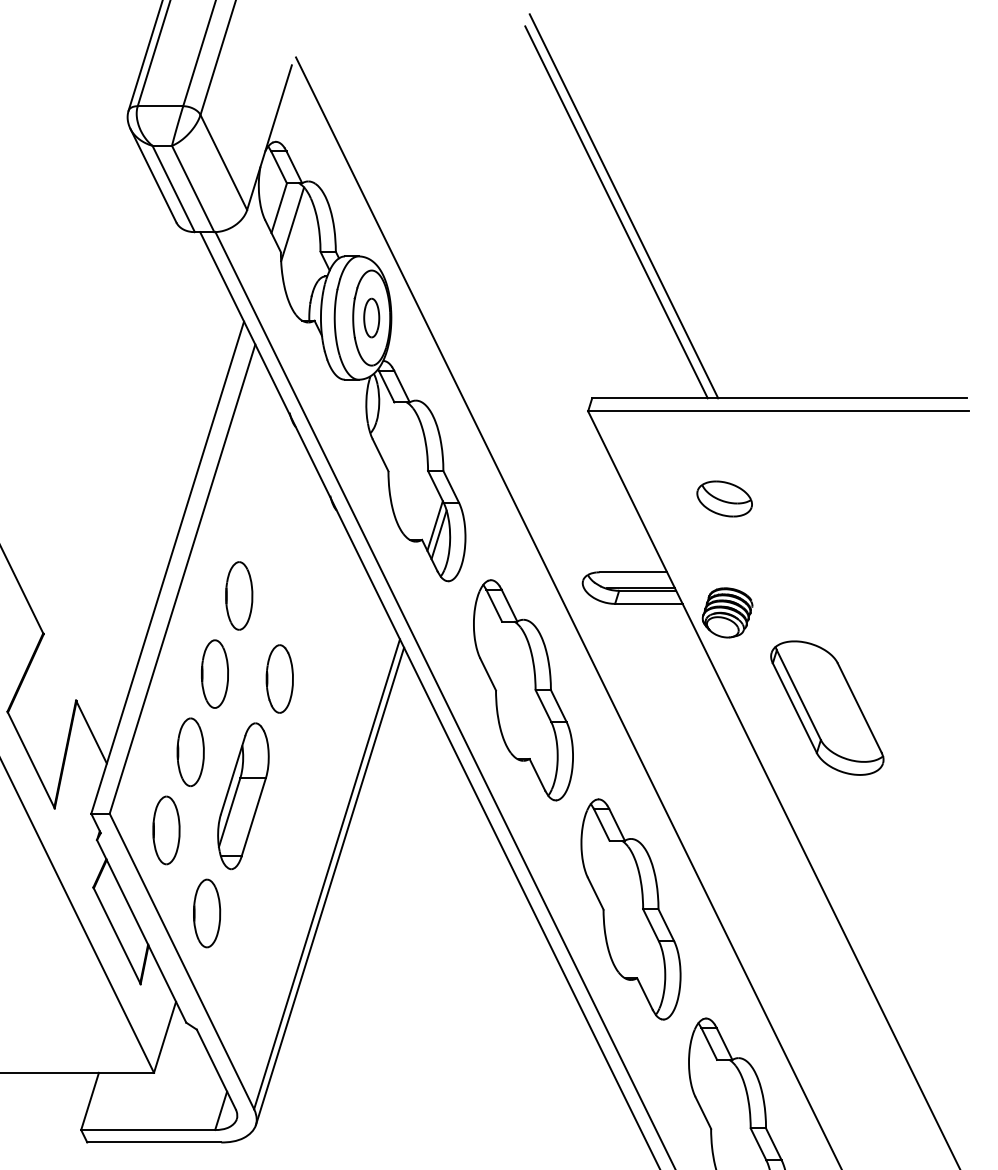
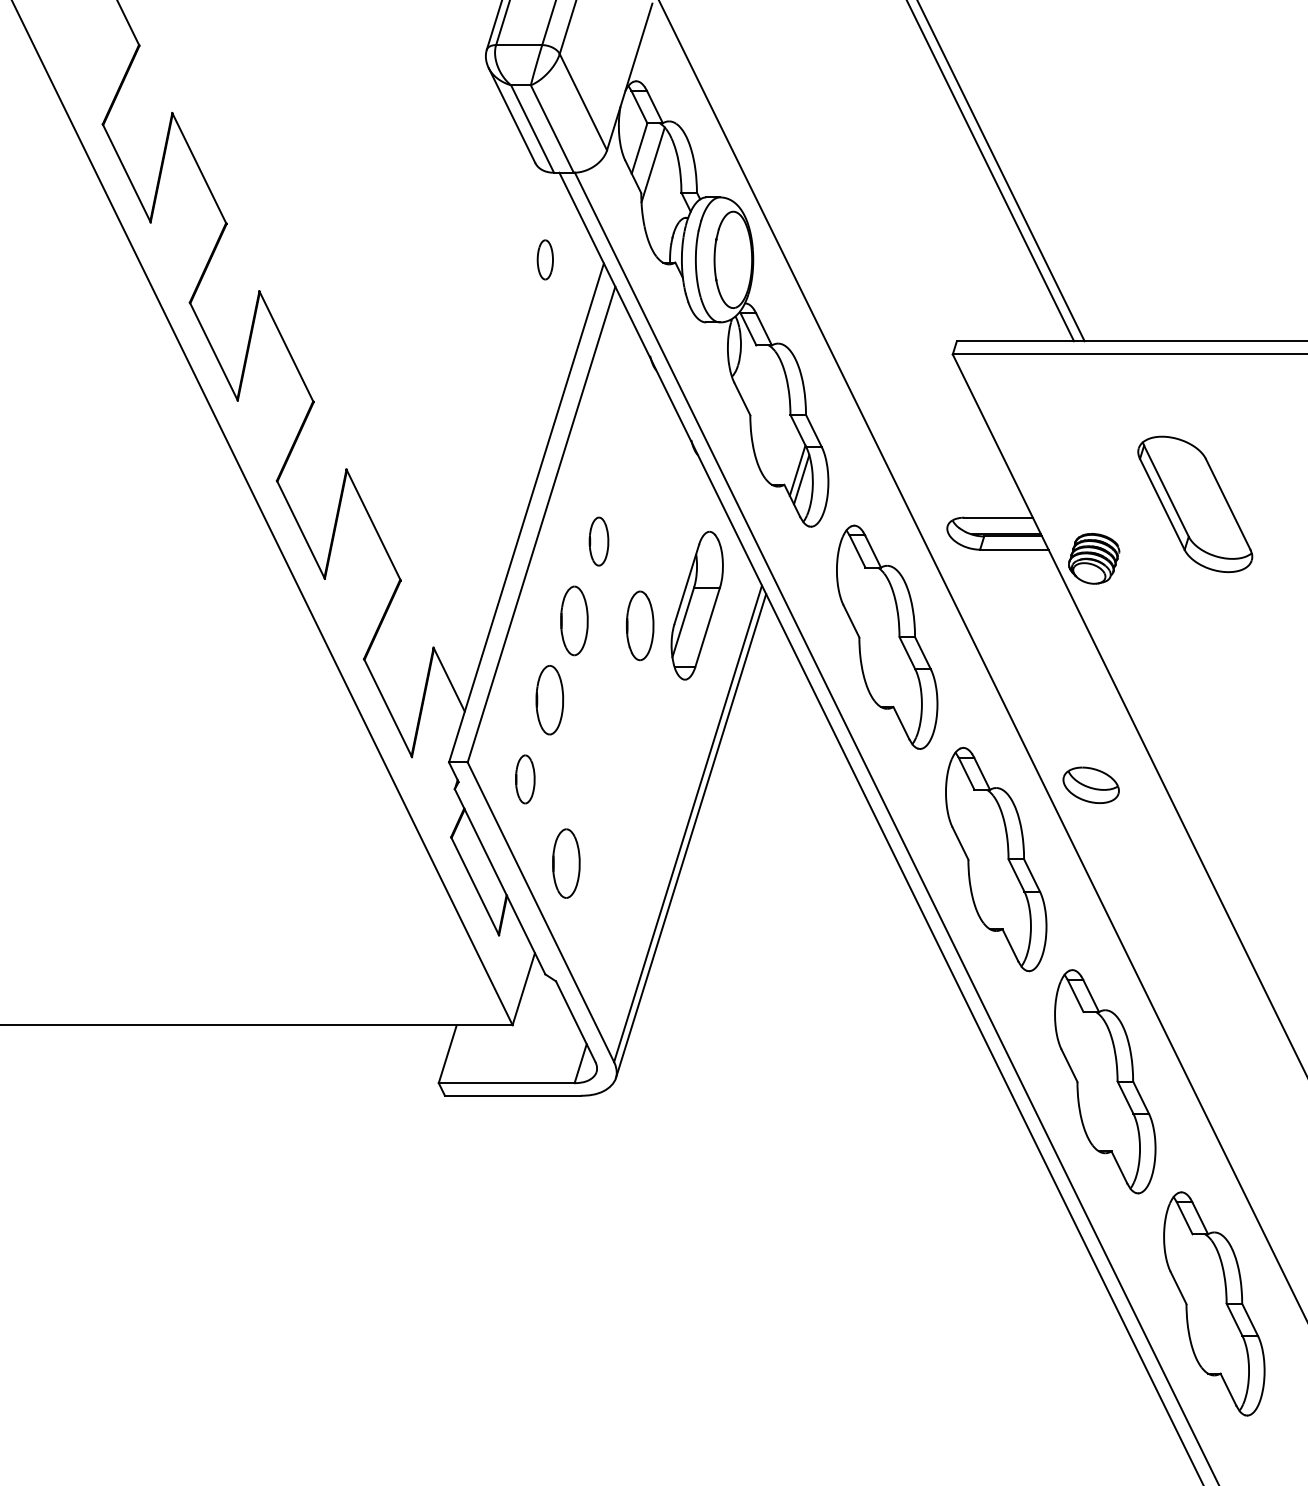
part: (370, 317) -> (544, 259), moved
part: (723, 498) -> (1090, 784), moved
part: (238, 595) -> (598, 541), size x0.7
part: (827, 708) -> (1195, 504), moved
part: (242, 796) -> (696, 605), moved
part: (166, 830) -> (525, 779), size x0.7

